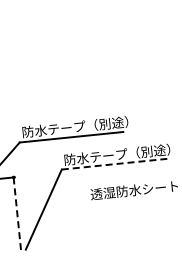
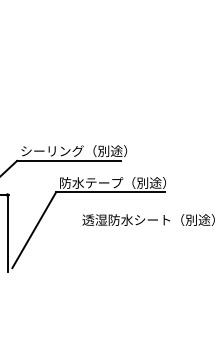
text: (53, 129) -> (52, 151), 防水テープ（別途） -> シーリング（別途）
line: (116, 164) -> (111, 192), dashed -> solid
line: (17, 215) -> (7, 233), dashed -> solid

